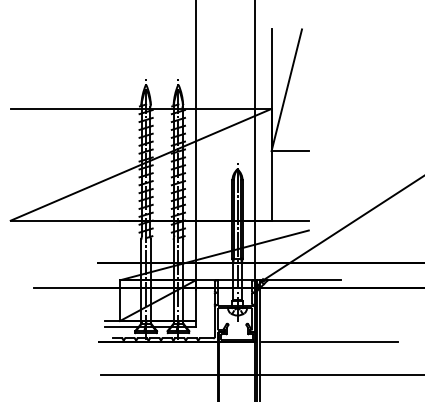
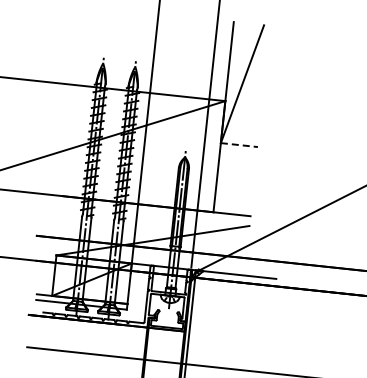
line: (290, 151) -> (239, 145), solid -> dashed
line: (329, 342) -> (258, 339), removed

